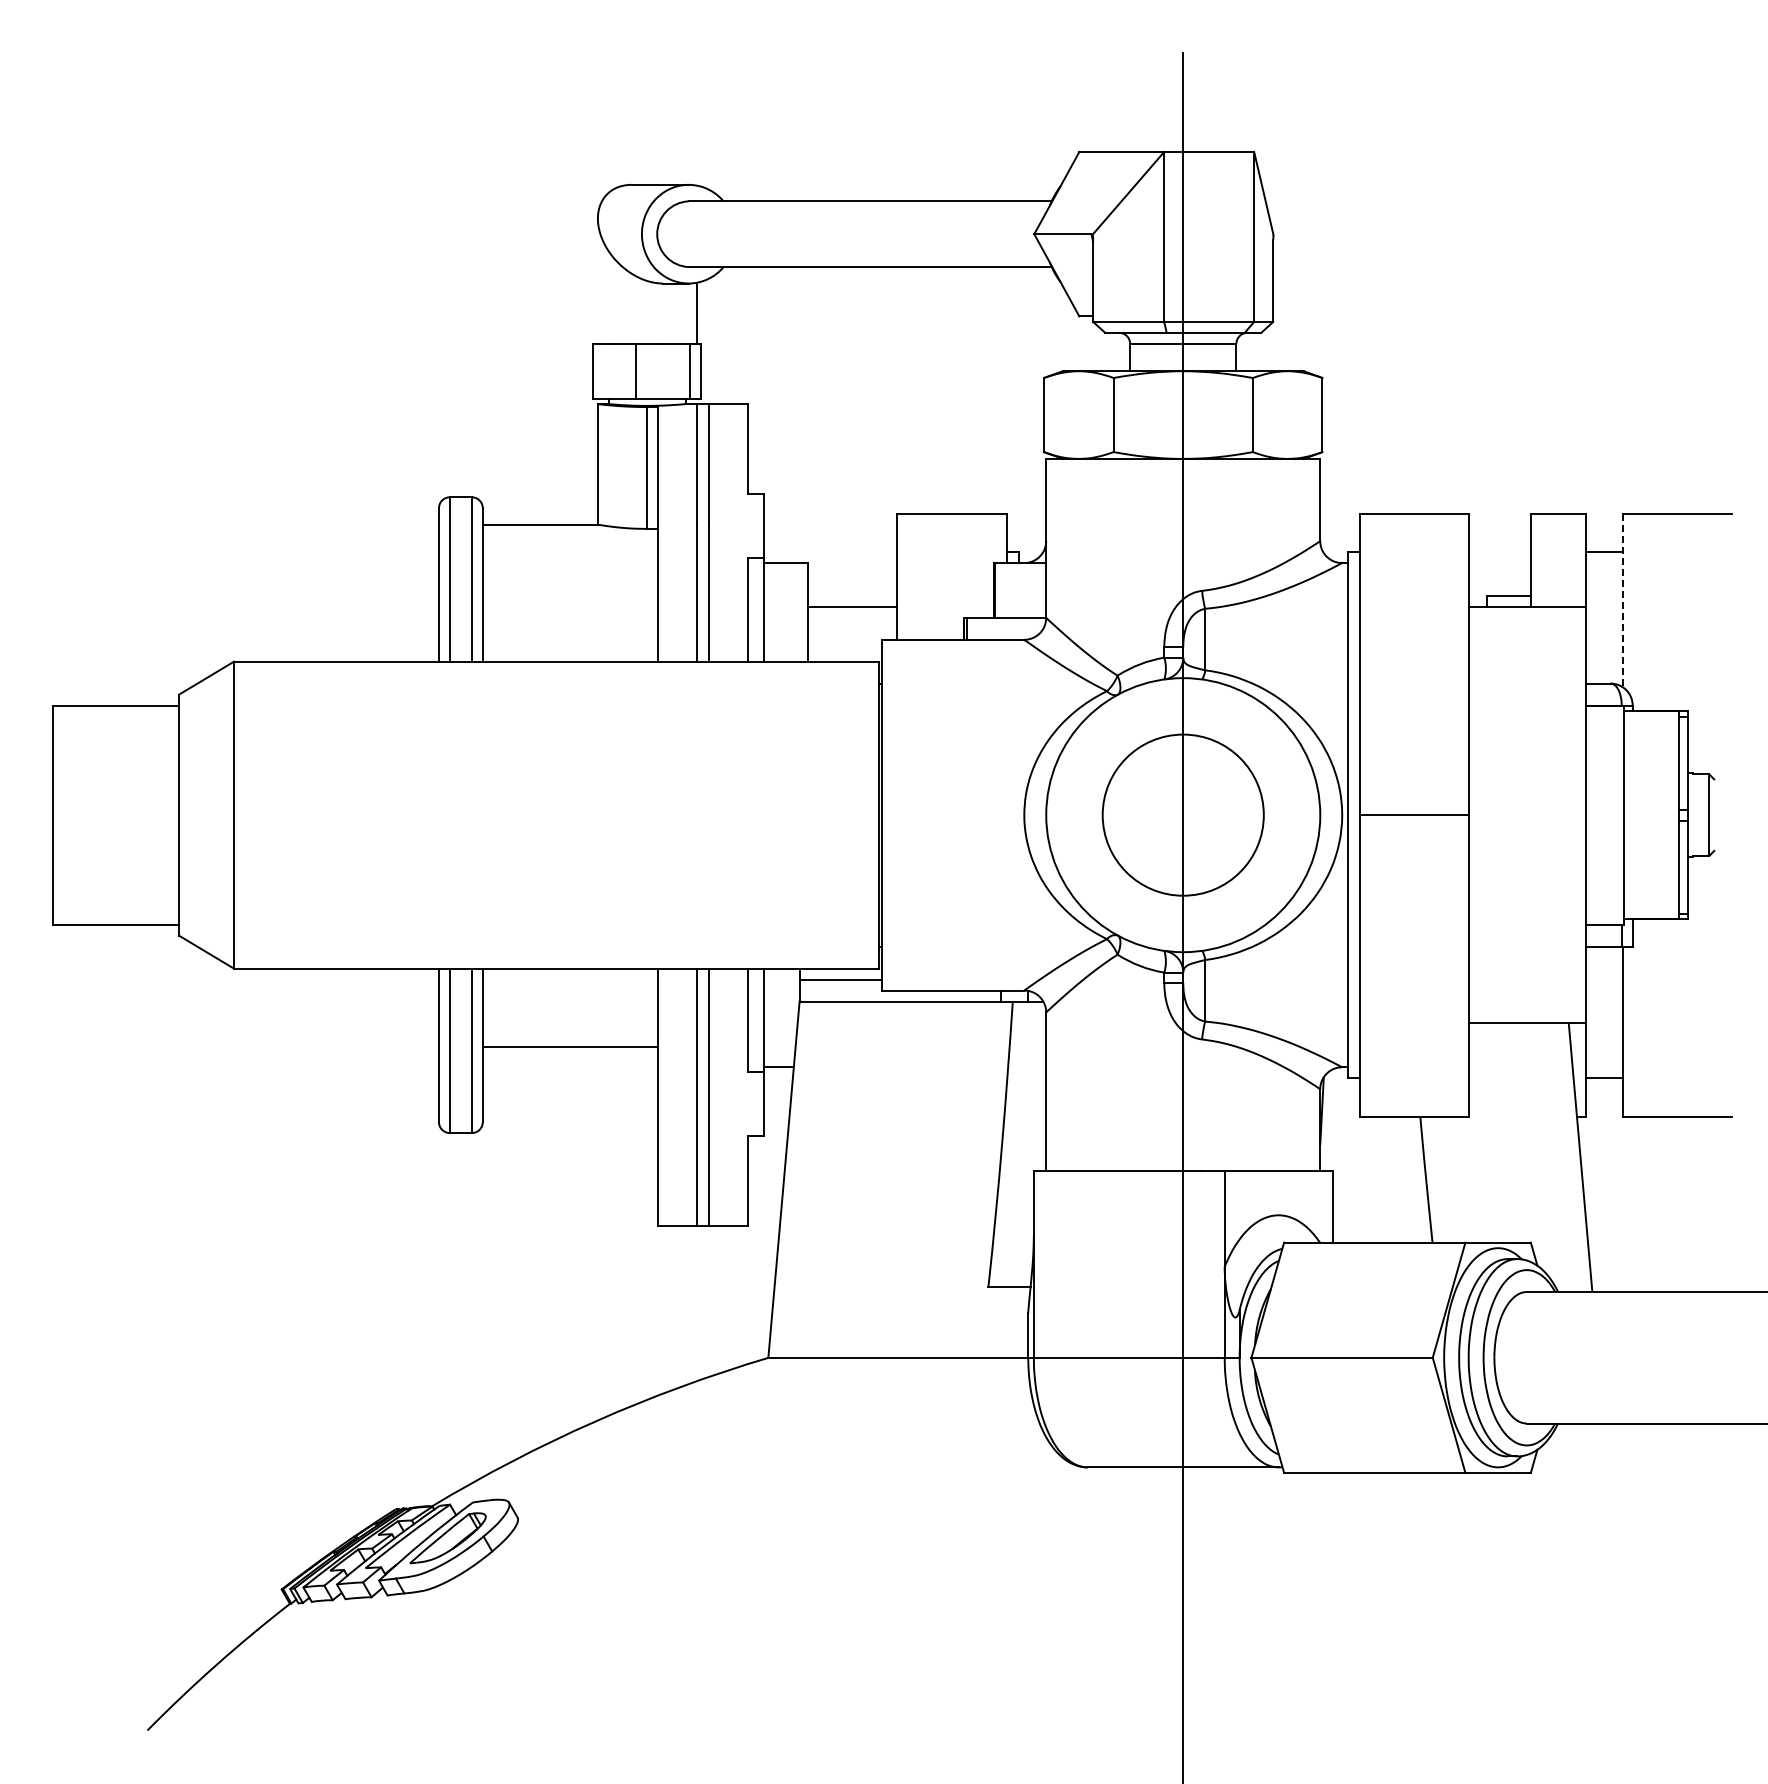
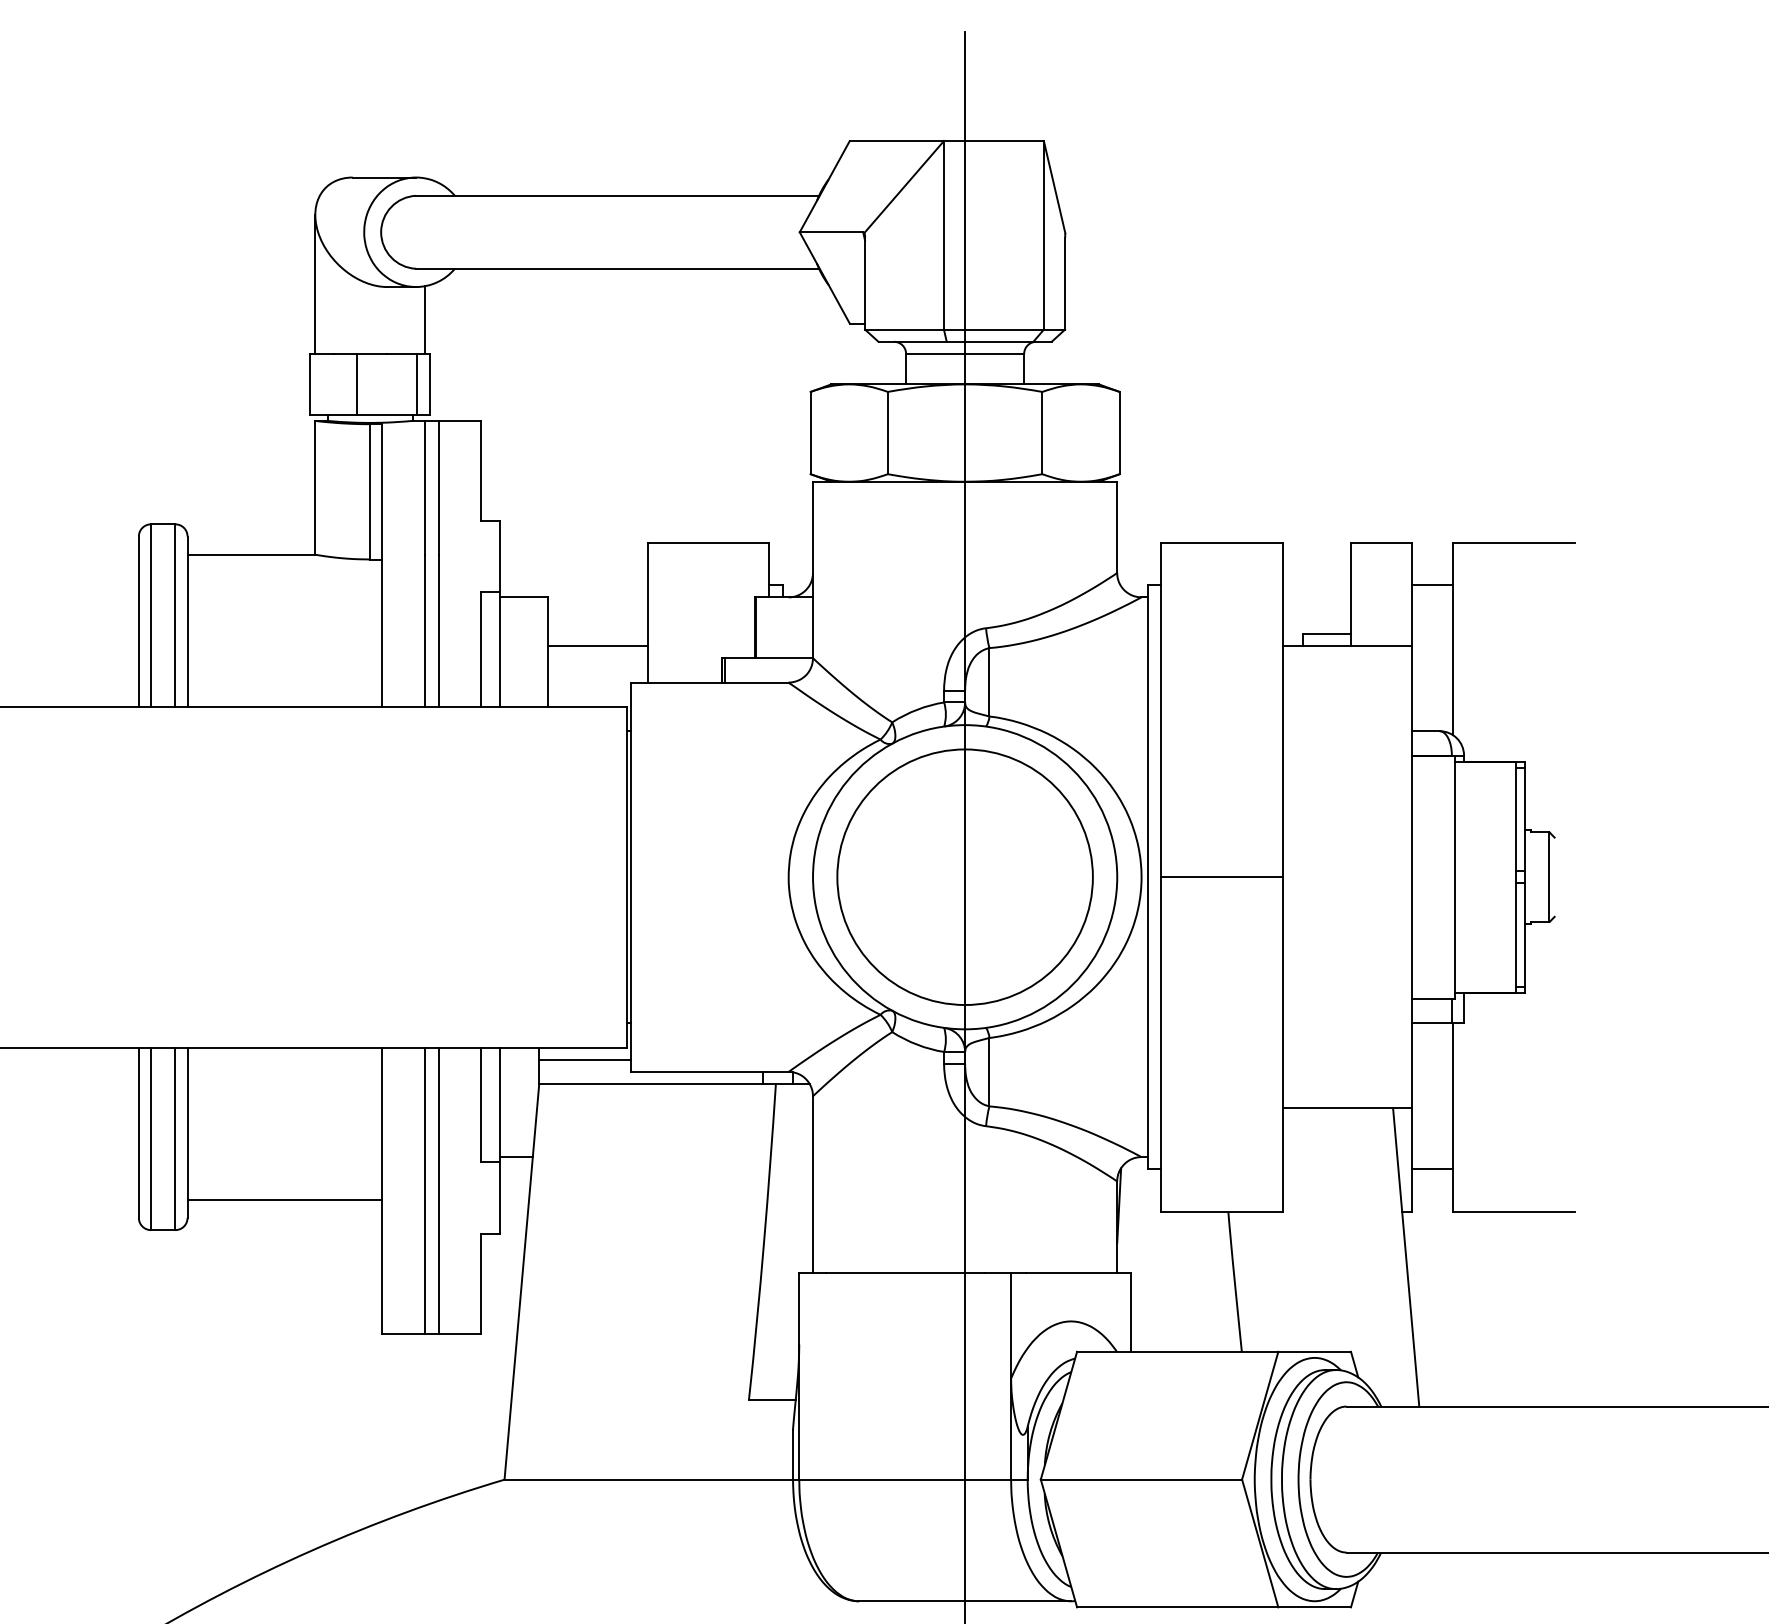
line: (597, 280) -> (314, 283), added
line: (1622, 600) -> (1452, 638), dashed -> solid
circle: (1183, 815) -> (965, 877), size x1.43
line: (570, 1046) -> (284, 1199), moved

